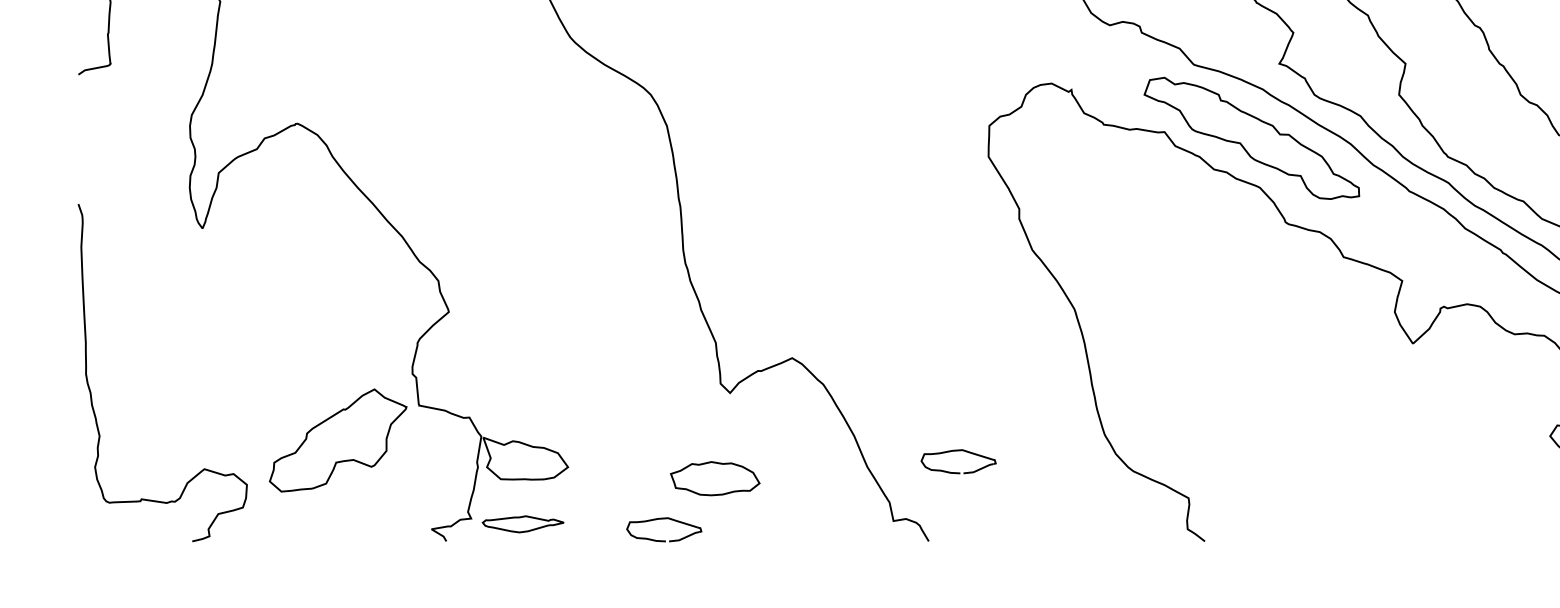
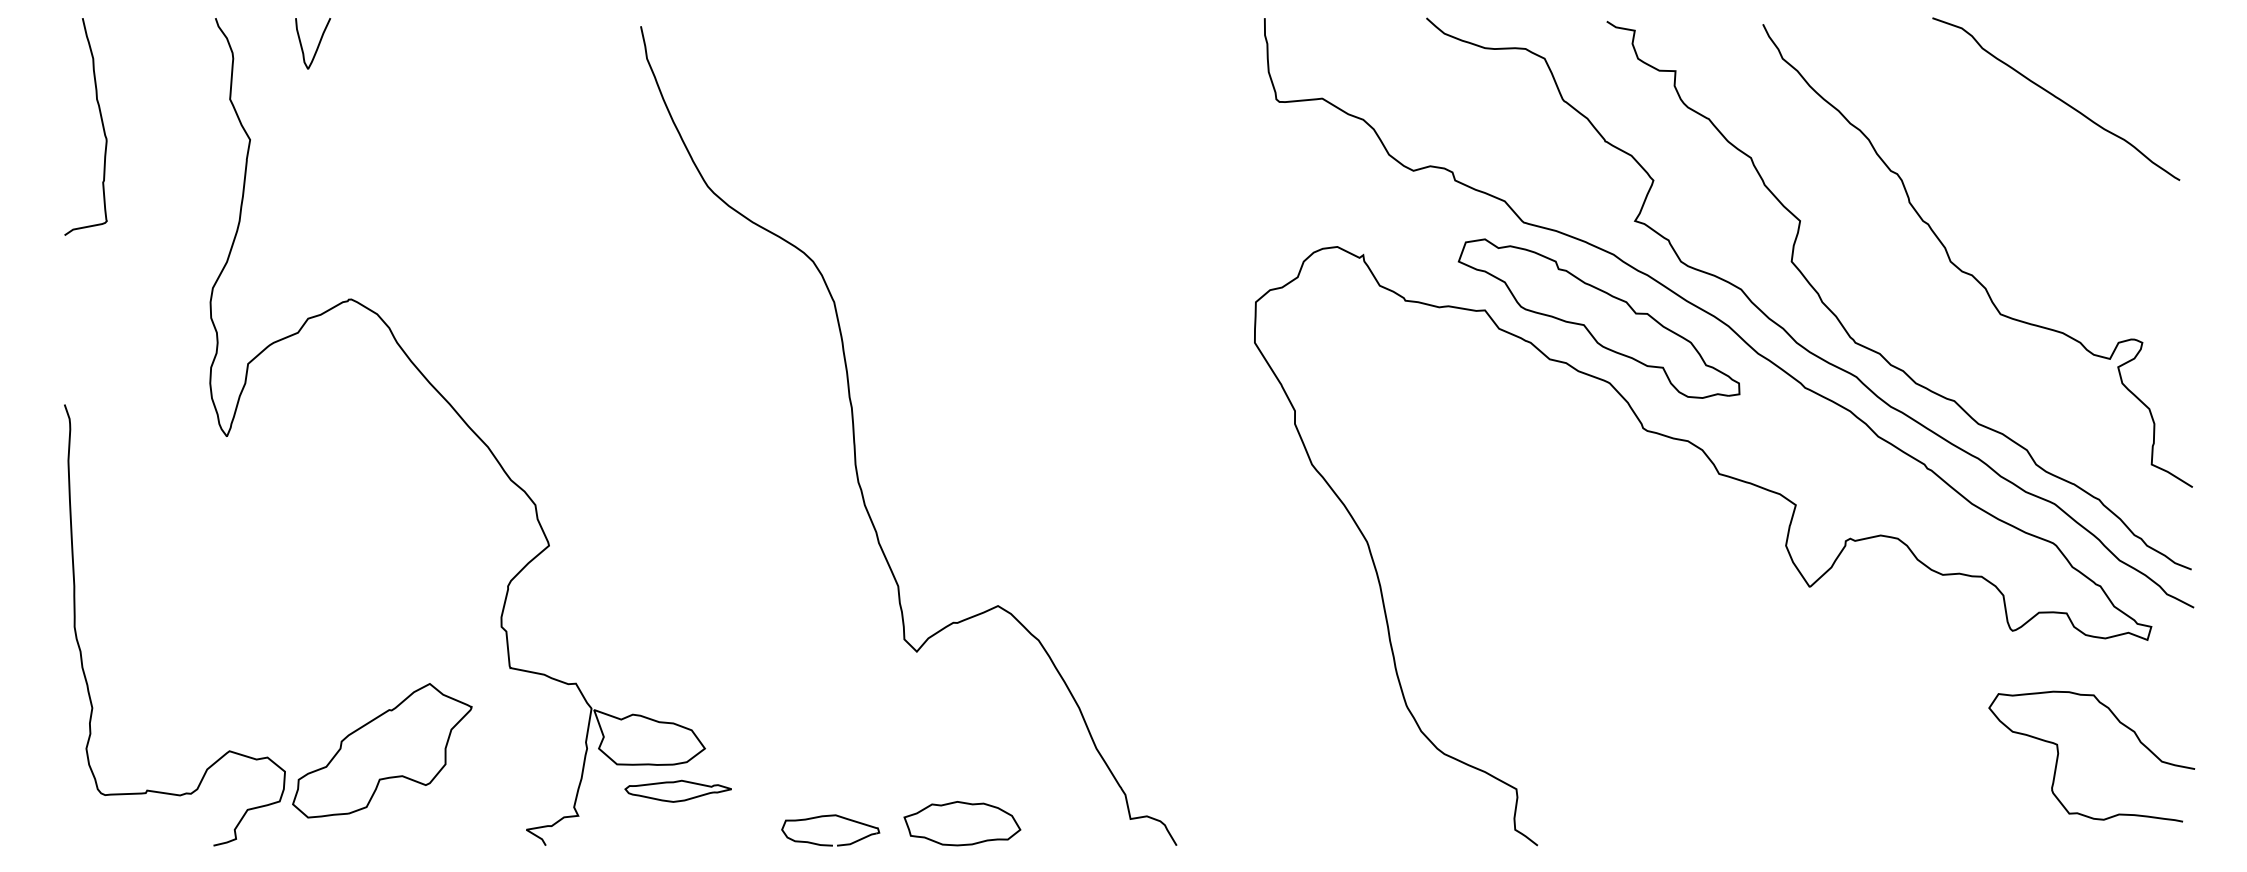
part: (338, 440) -> (382, 750), moved
part: (958, 451) -> (1215, 727), removed
part: (715, 478) -> (962, 823), moved
part: (522, 523) -> (677, 790), moved

